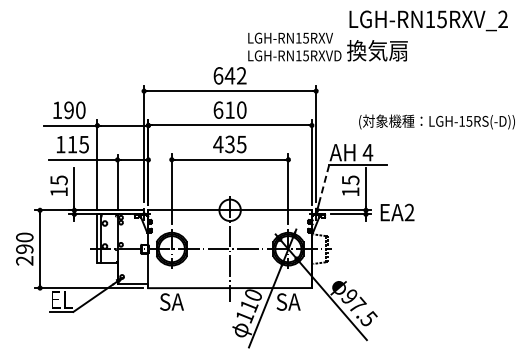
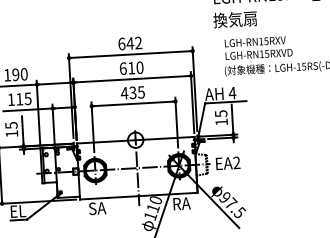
text: (294, 46) -> (258, 47), moved
line: (324, 183) -> (202, 117), dashed -> solid
text: (397, 212) -> (228, 163), moved
text: (288, 301) -> (181, 203), SA -> RA

